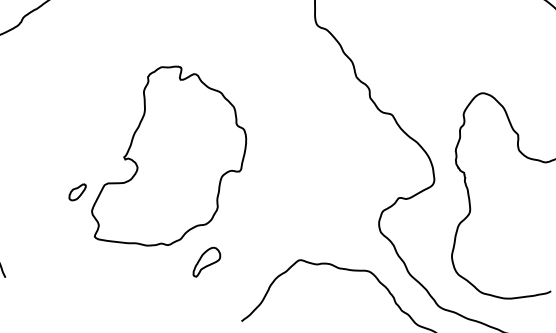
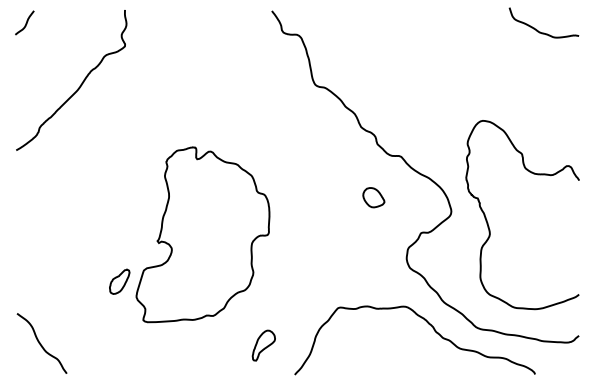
part: (356, 152) -> (373, 197), added
part: (77, 191) -> (119, 281), size x1.43
part: (206, 262) -> (263, 345), moved

